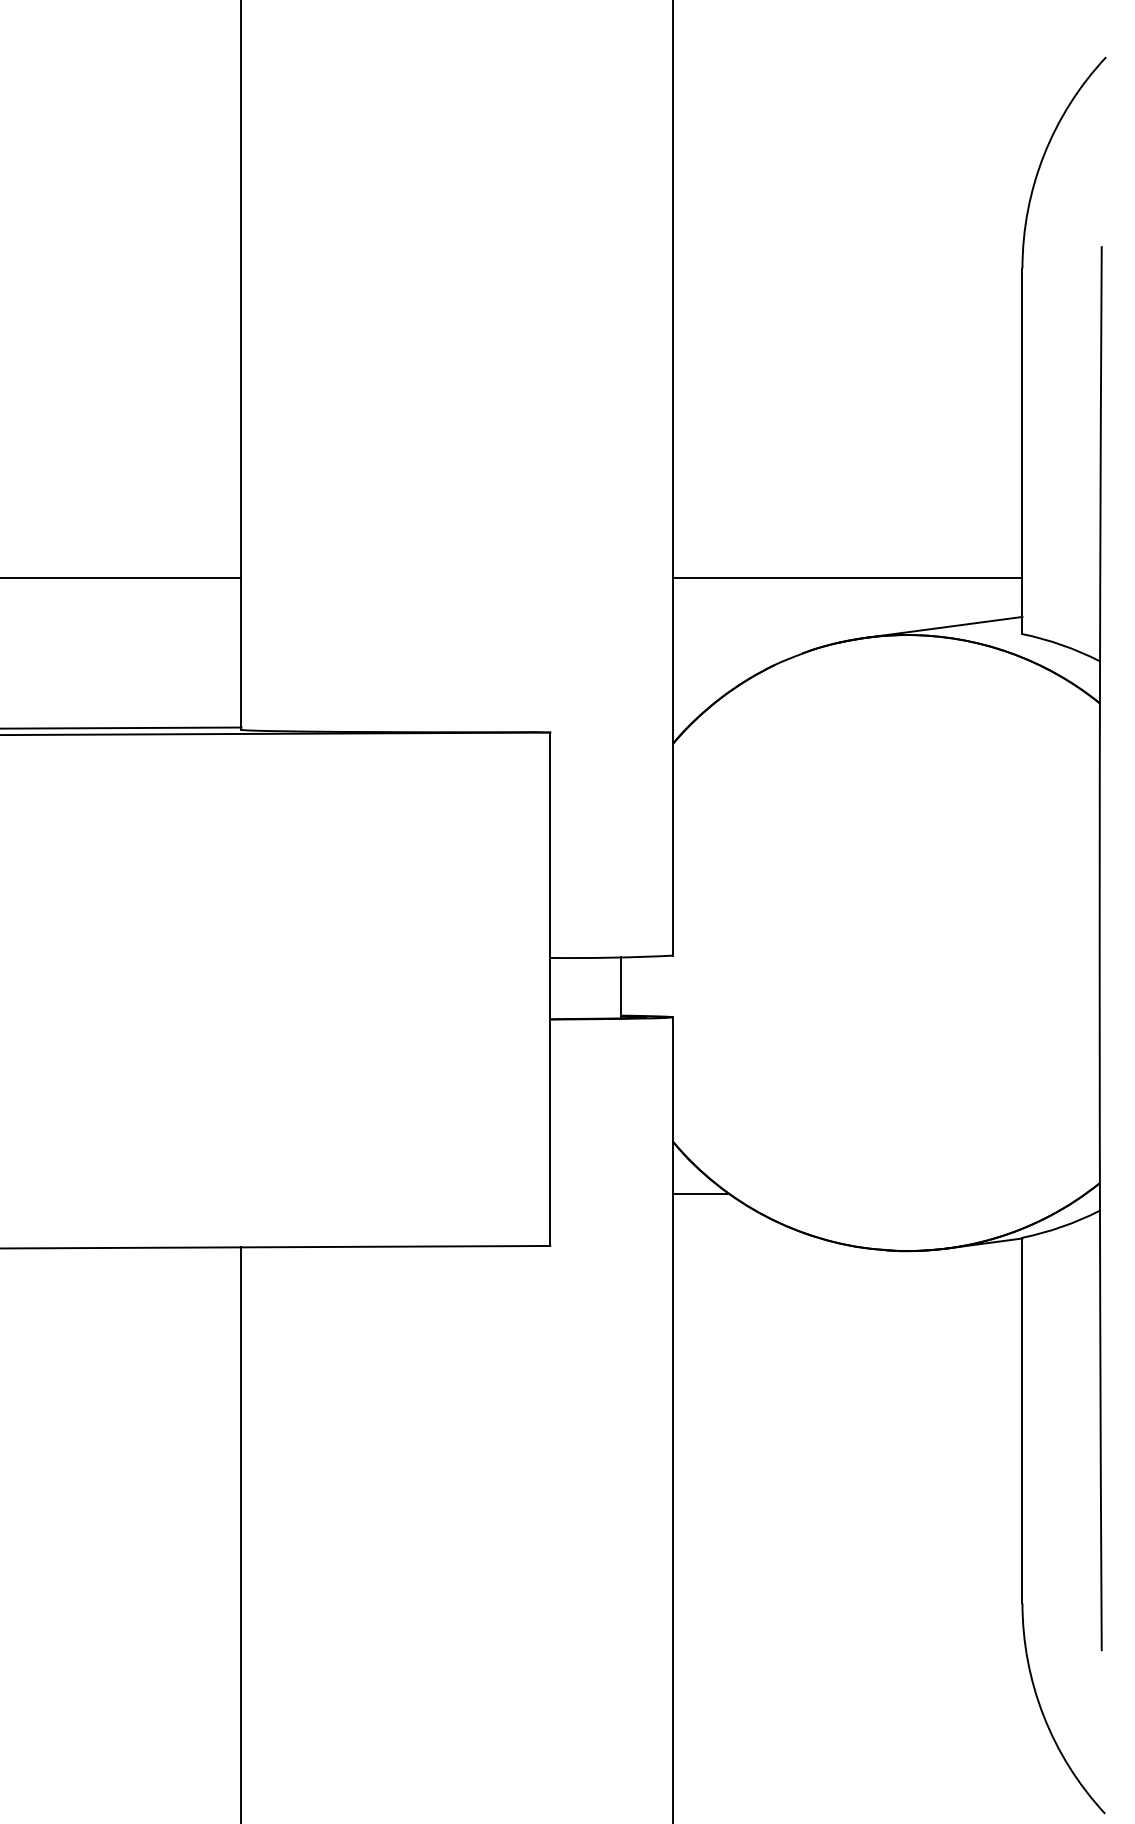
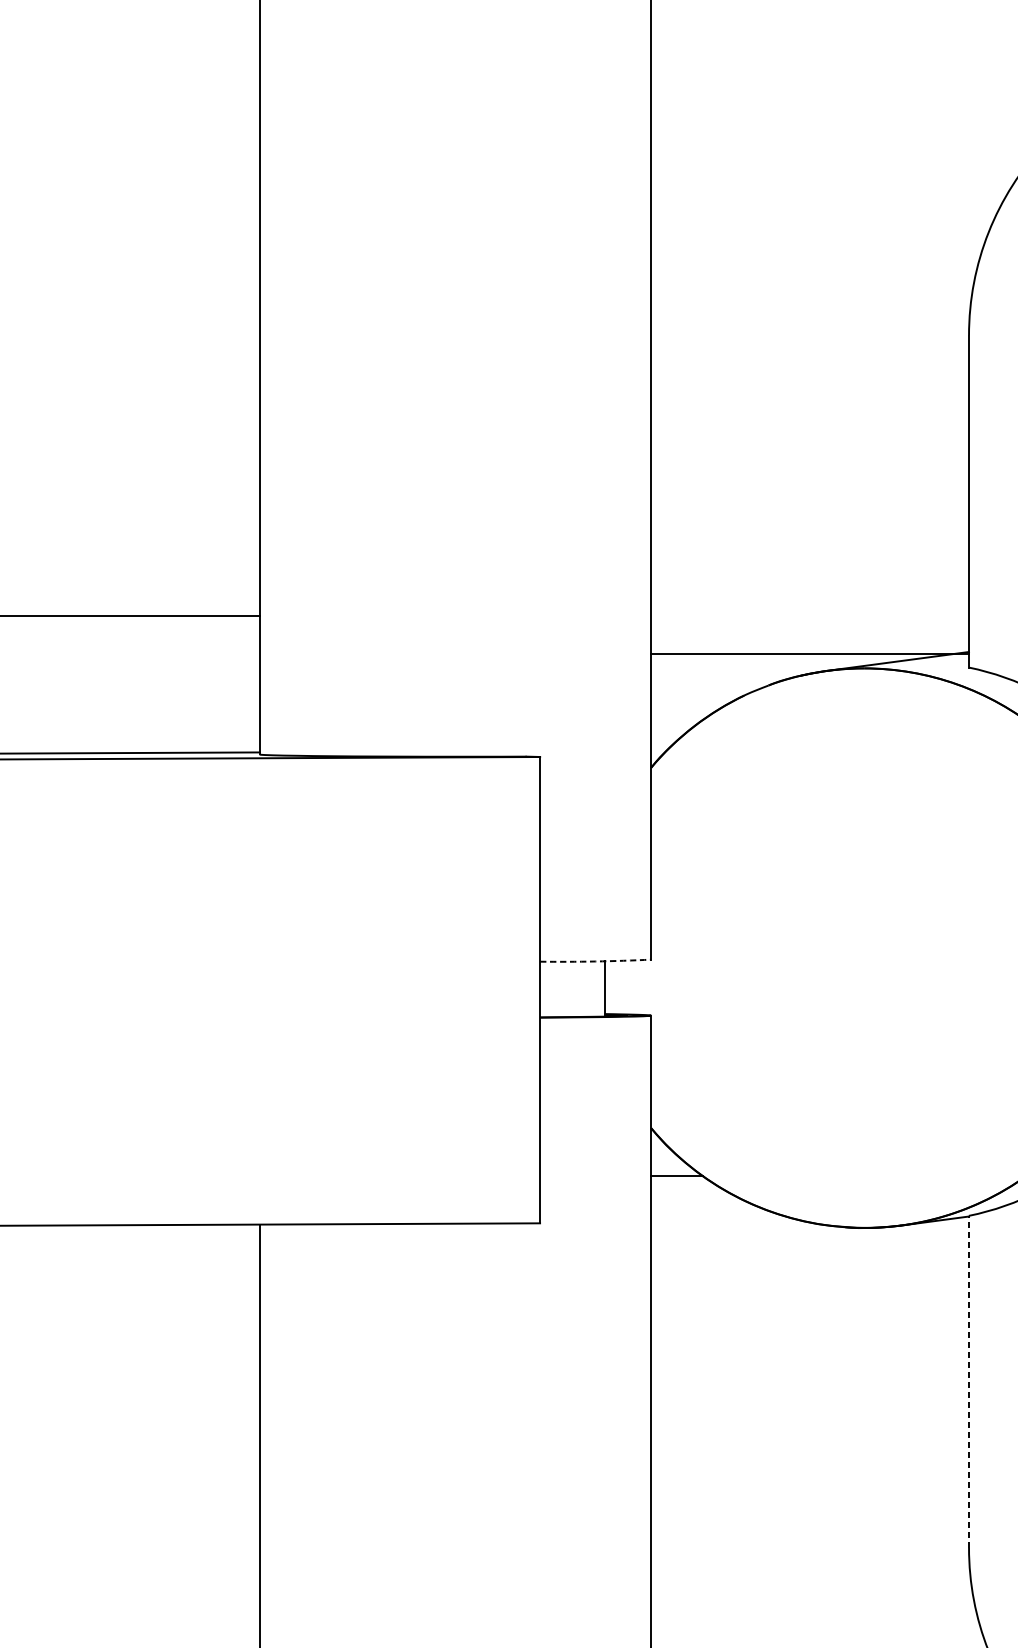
line: (847, 577) -> (810, 653), moved
arc: (611, 957) -> (595, 961), solid -> dashed
line: (1022, 1420) -> (969, 1381), solid -> dashed

